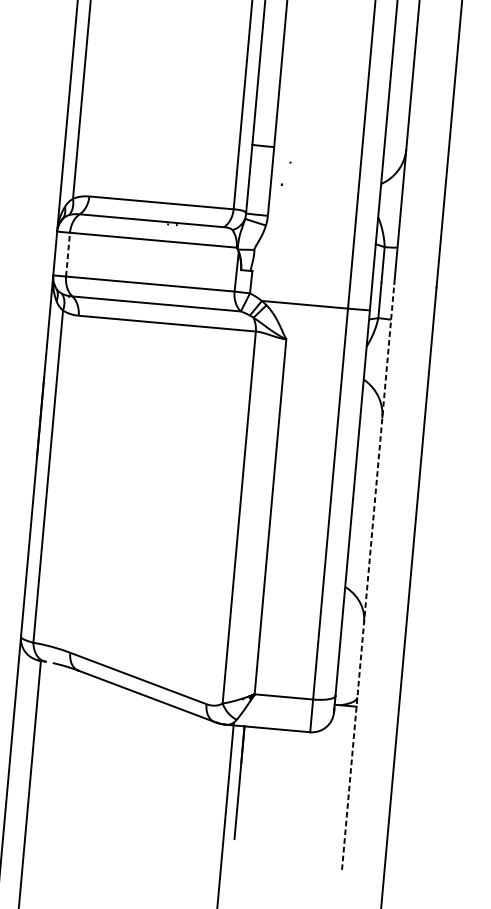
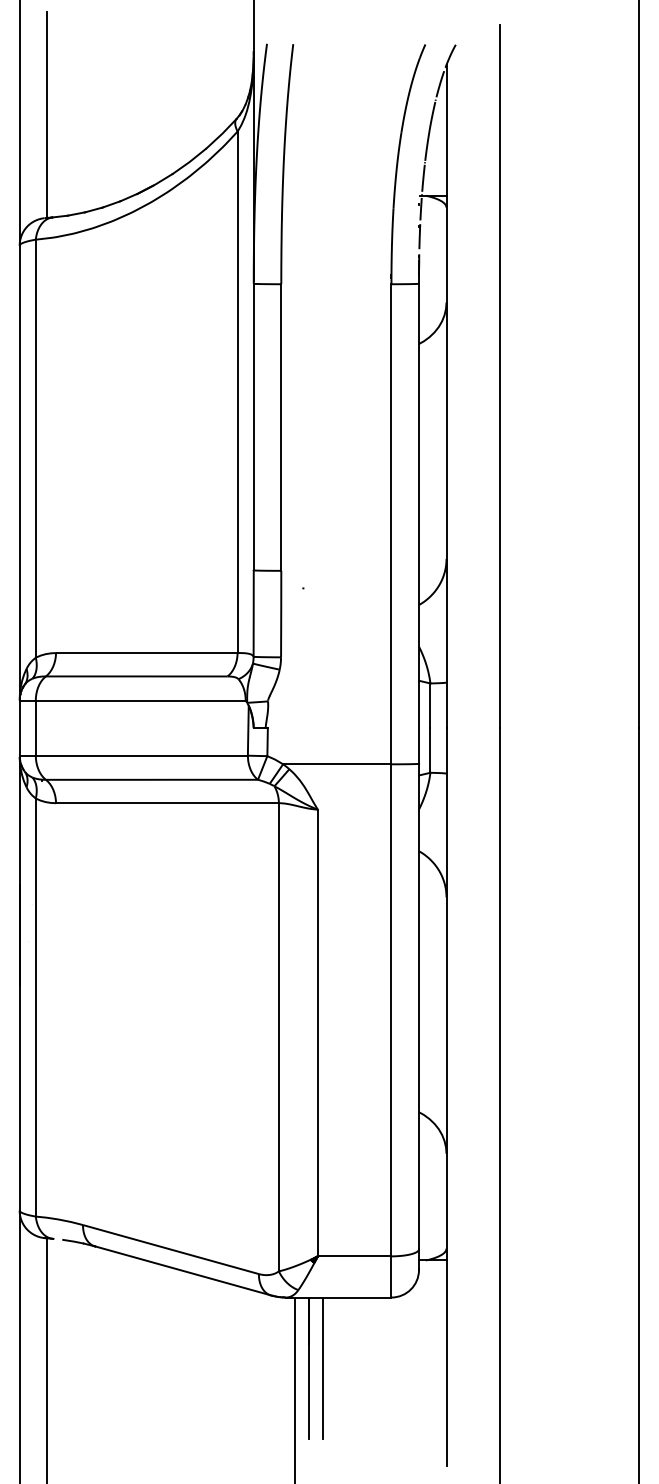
line: (67, 254) -> (35, 728), dashed -> solid
line: (368, 577) -> (446, 1097), dashed -> solid
line: (250, 783) -> (322, 1368), added

